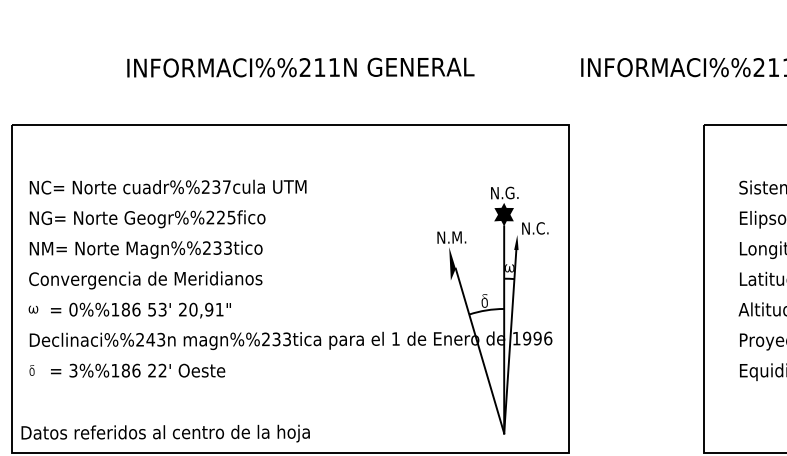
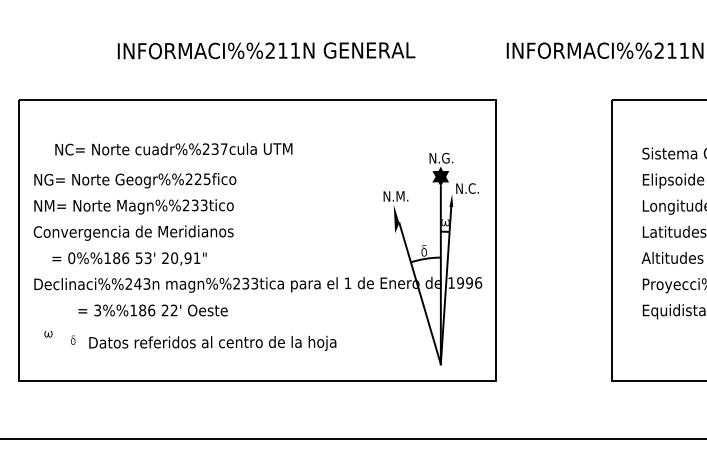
text: (167, 186) -> (173, 148), moved
part: (33, 310) -> (48, 334), moved
part: (32, 369) -> (73, 339), moved
text: (137, 370) -> (152, 310), moved
text: (165, 433) -> (212, 343), moved

